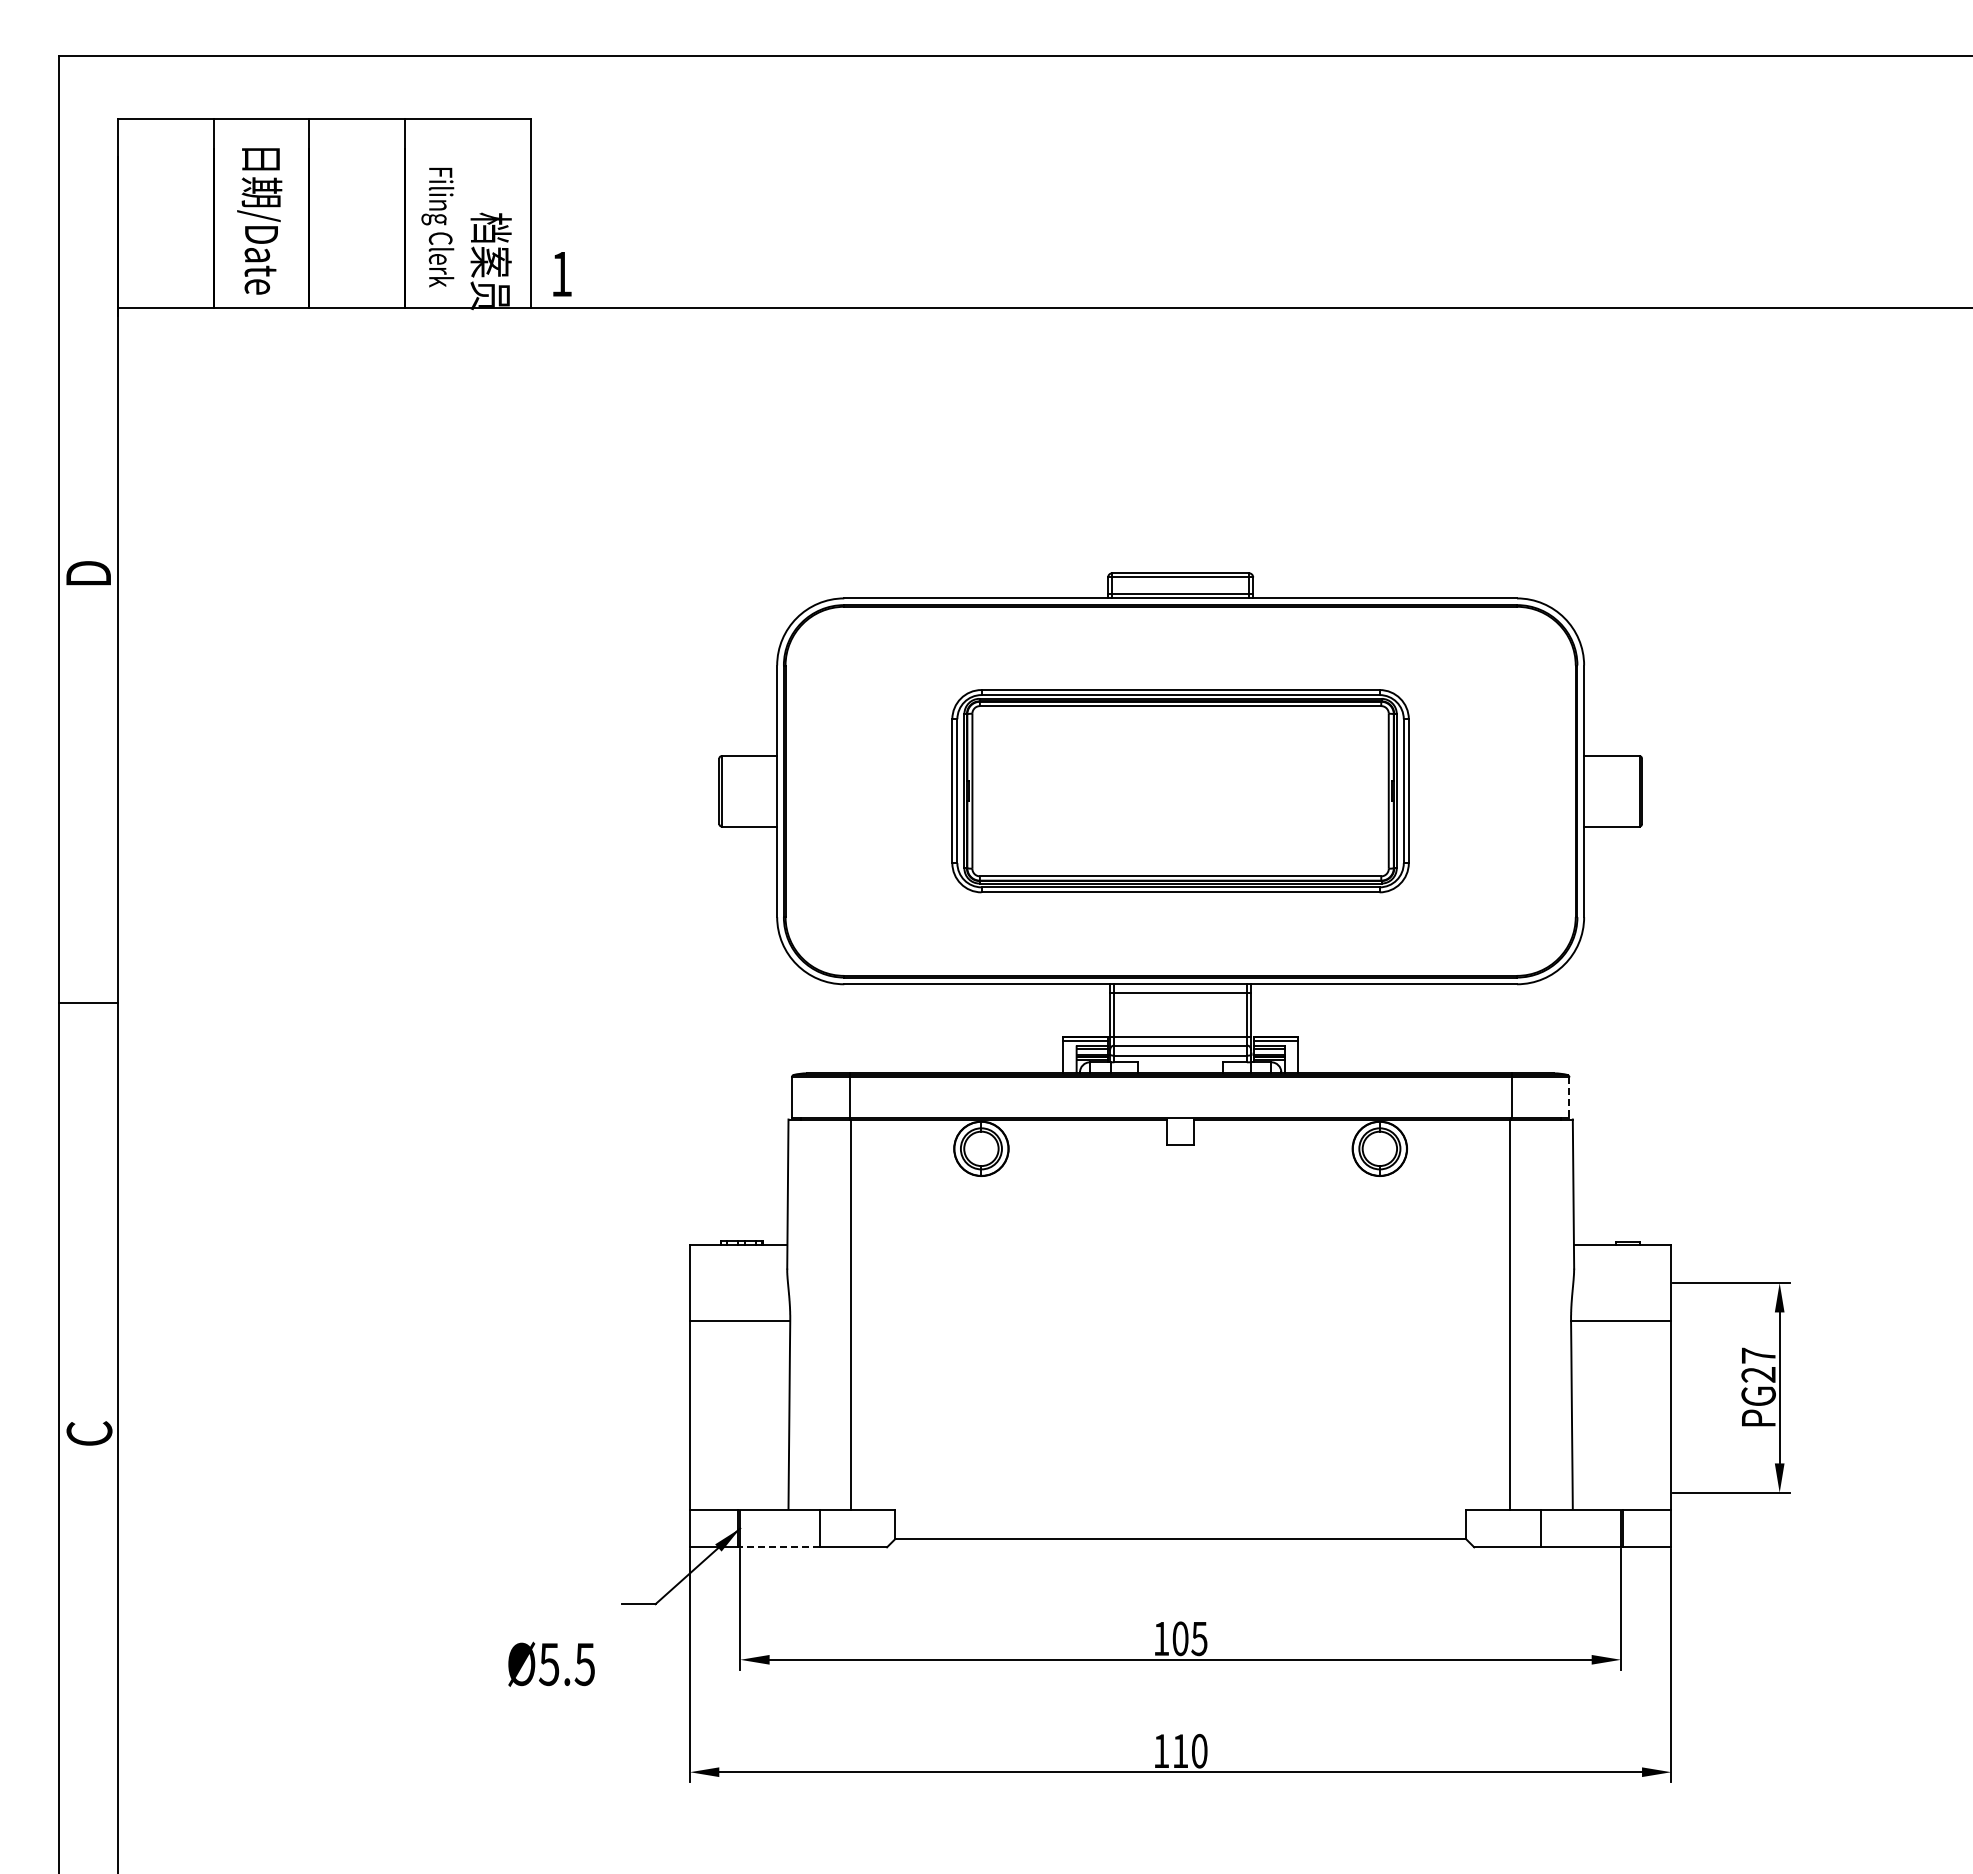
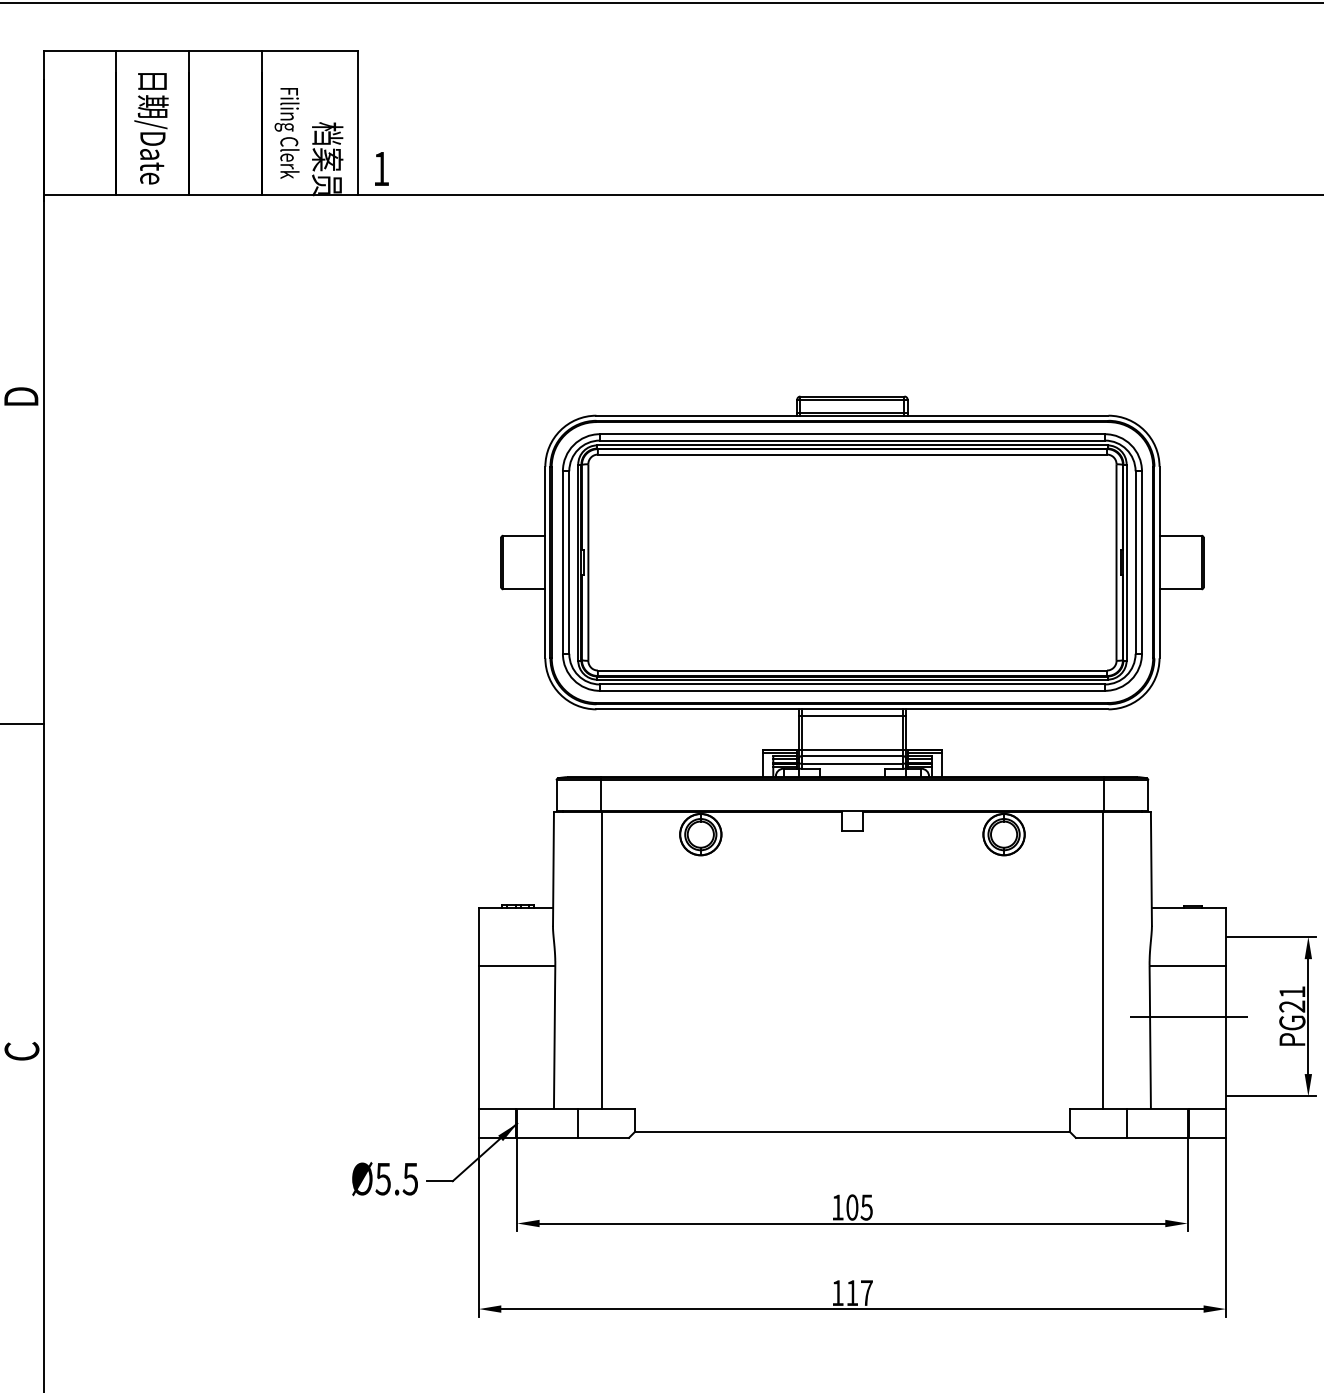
part: (1180, 790) -> (852, 561), size x1.67
line: (1569, 1098) -> (1148, 796), dashed -> solid
text: (1758, 1355) -> (1292, 991), PG27 -> PG21
line: (1621, 1387) -> (1187, 1016), added
line: (779, 1547) -> (547, 1138), dashed -> solid
text: (551, 1663) -> (385, 1178), moved
text: (1199, 1750) -> (866, 1292), 110 -> 117

